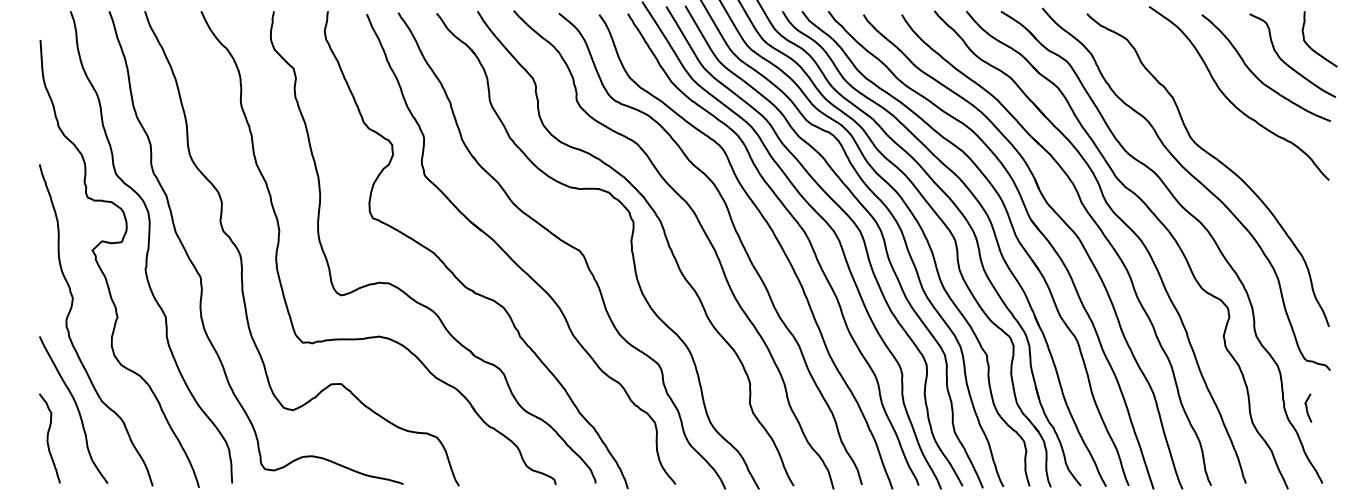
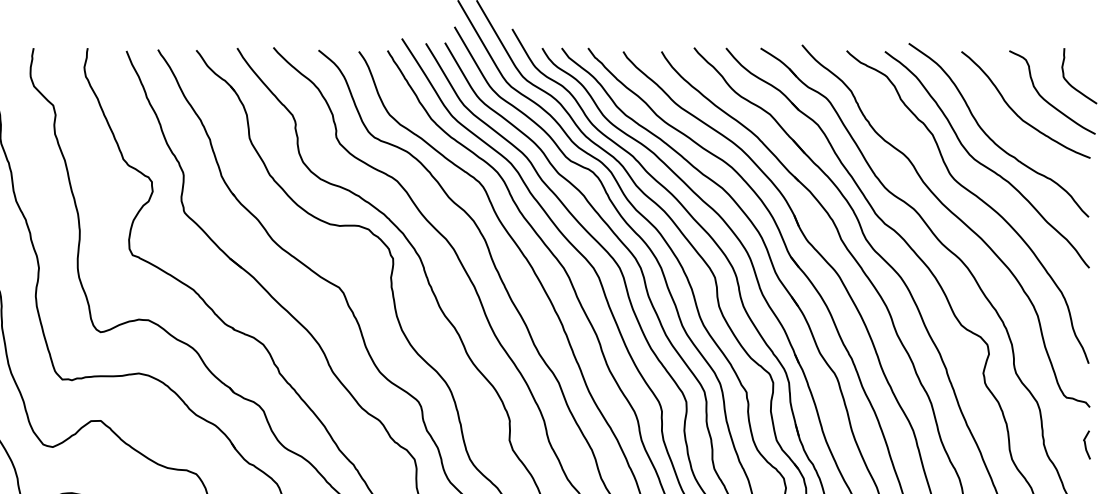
curve: (1224, 127) -> (984, 164), added
curve: (1307, 407) -> (1086, 444), moved

